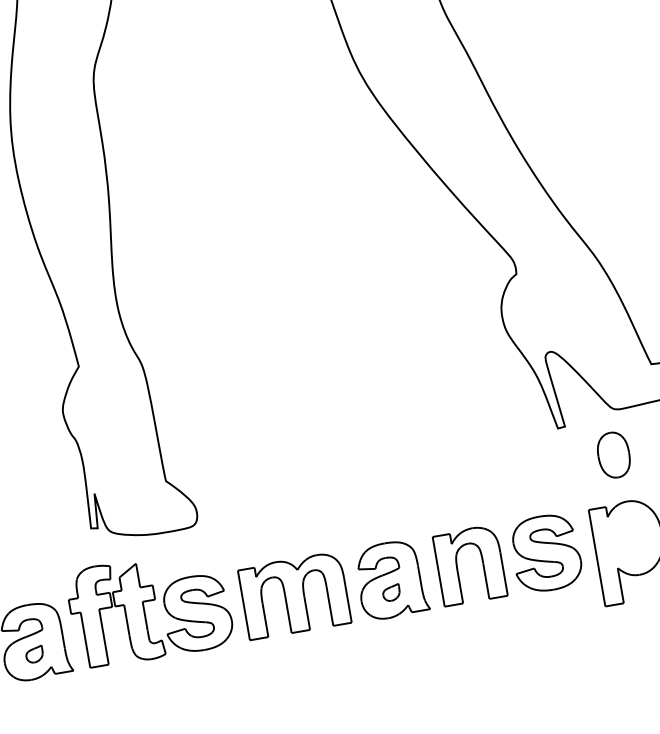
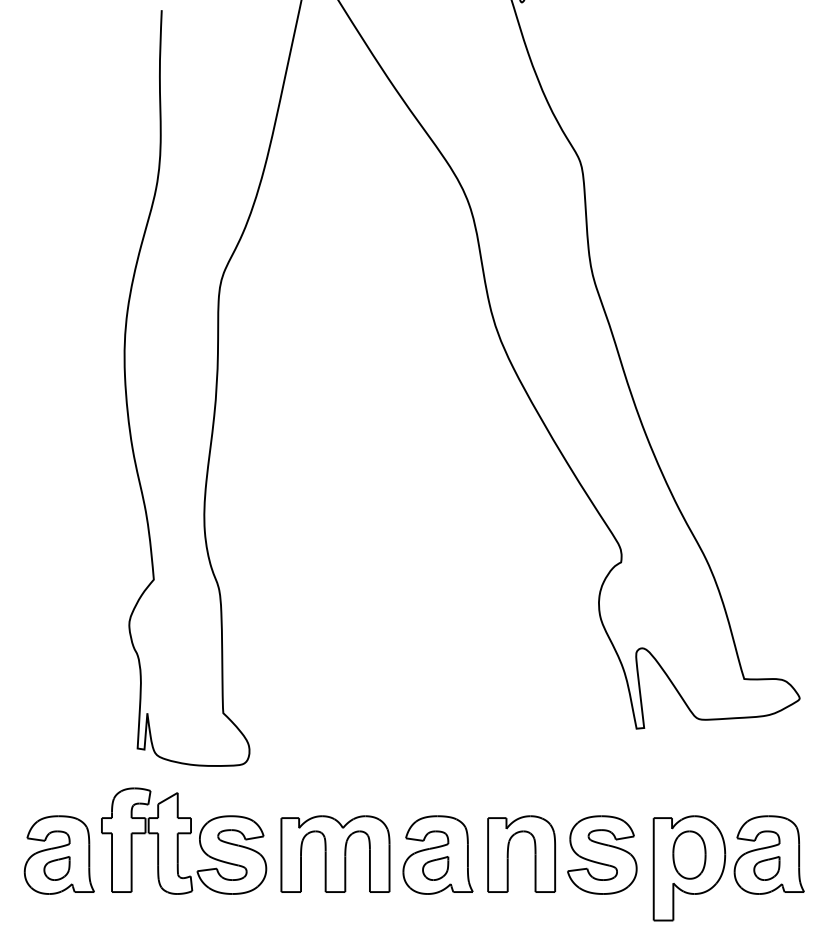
part: (613, 454) -> (689, 854), moved
part: (391, 593) -> (435, 868), size x1.43
part: (34, 654) -> (56, 868), size x1.43

